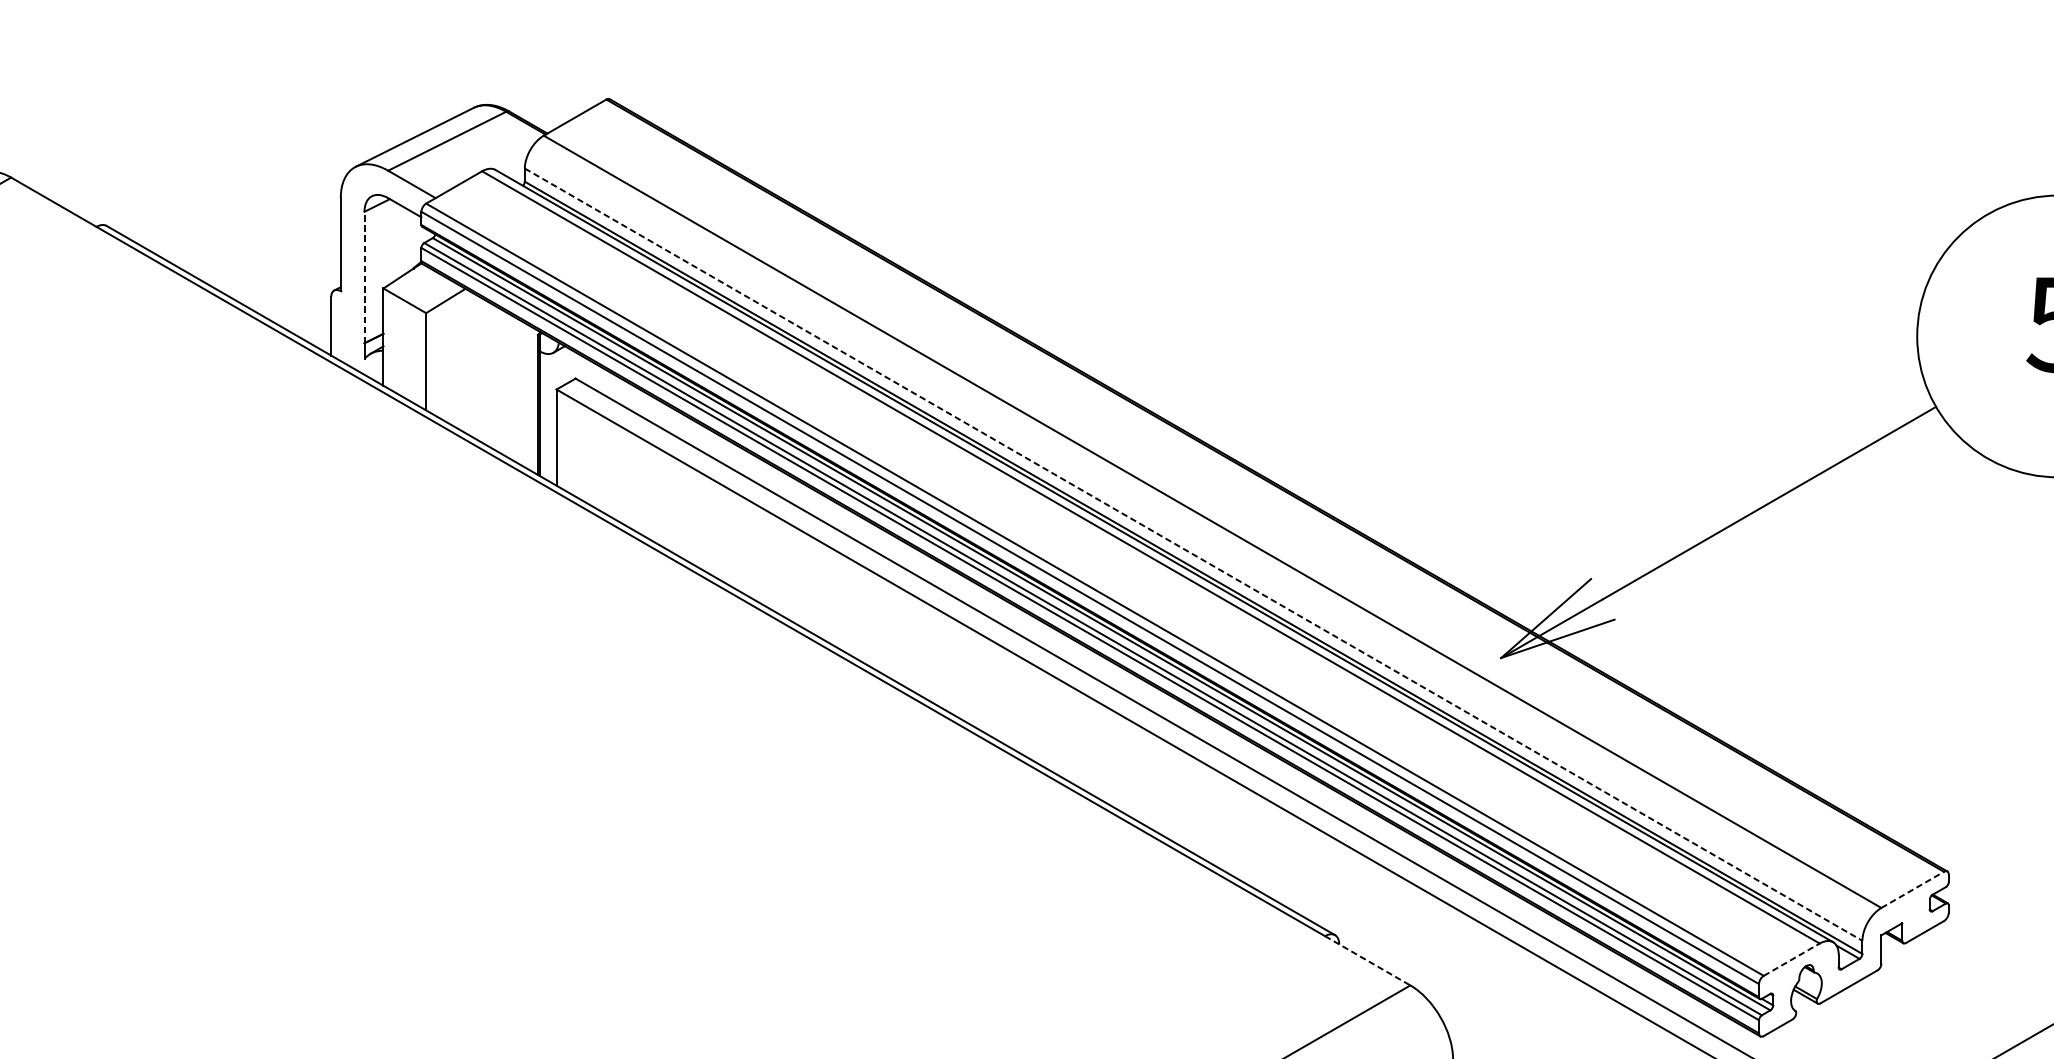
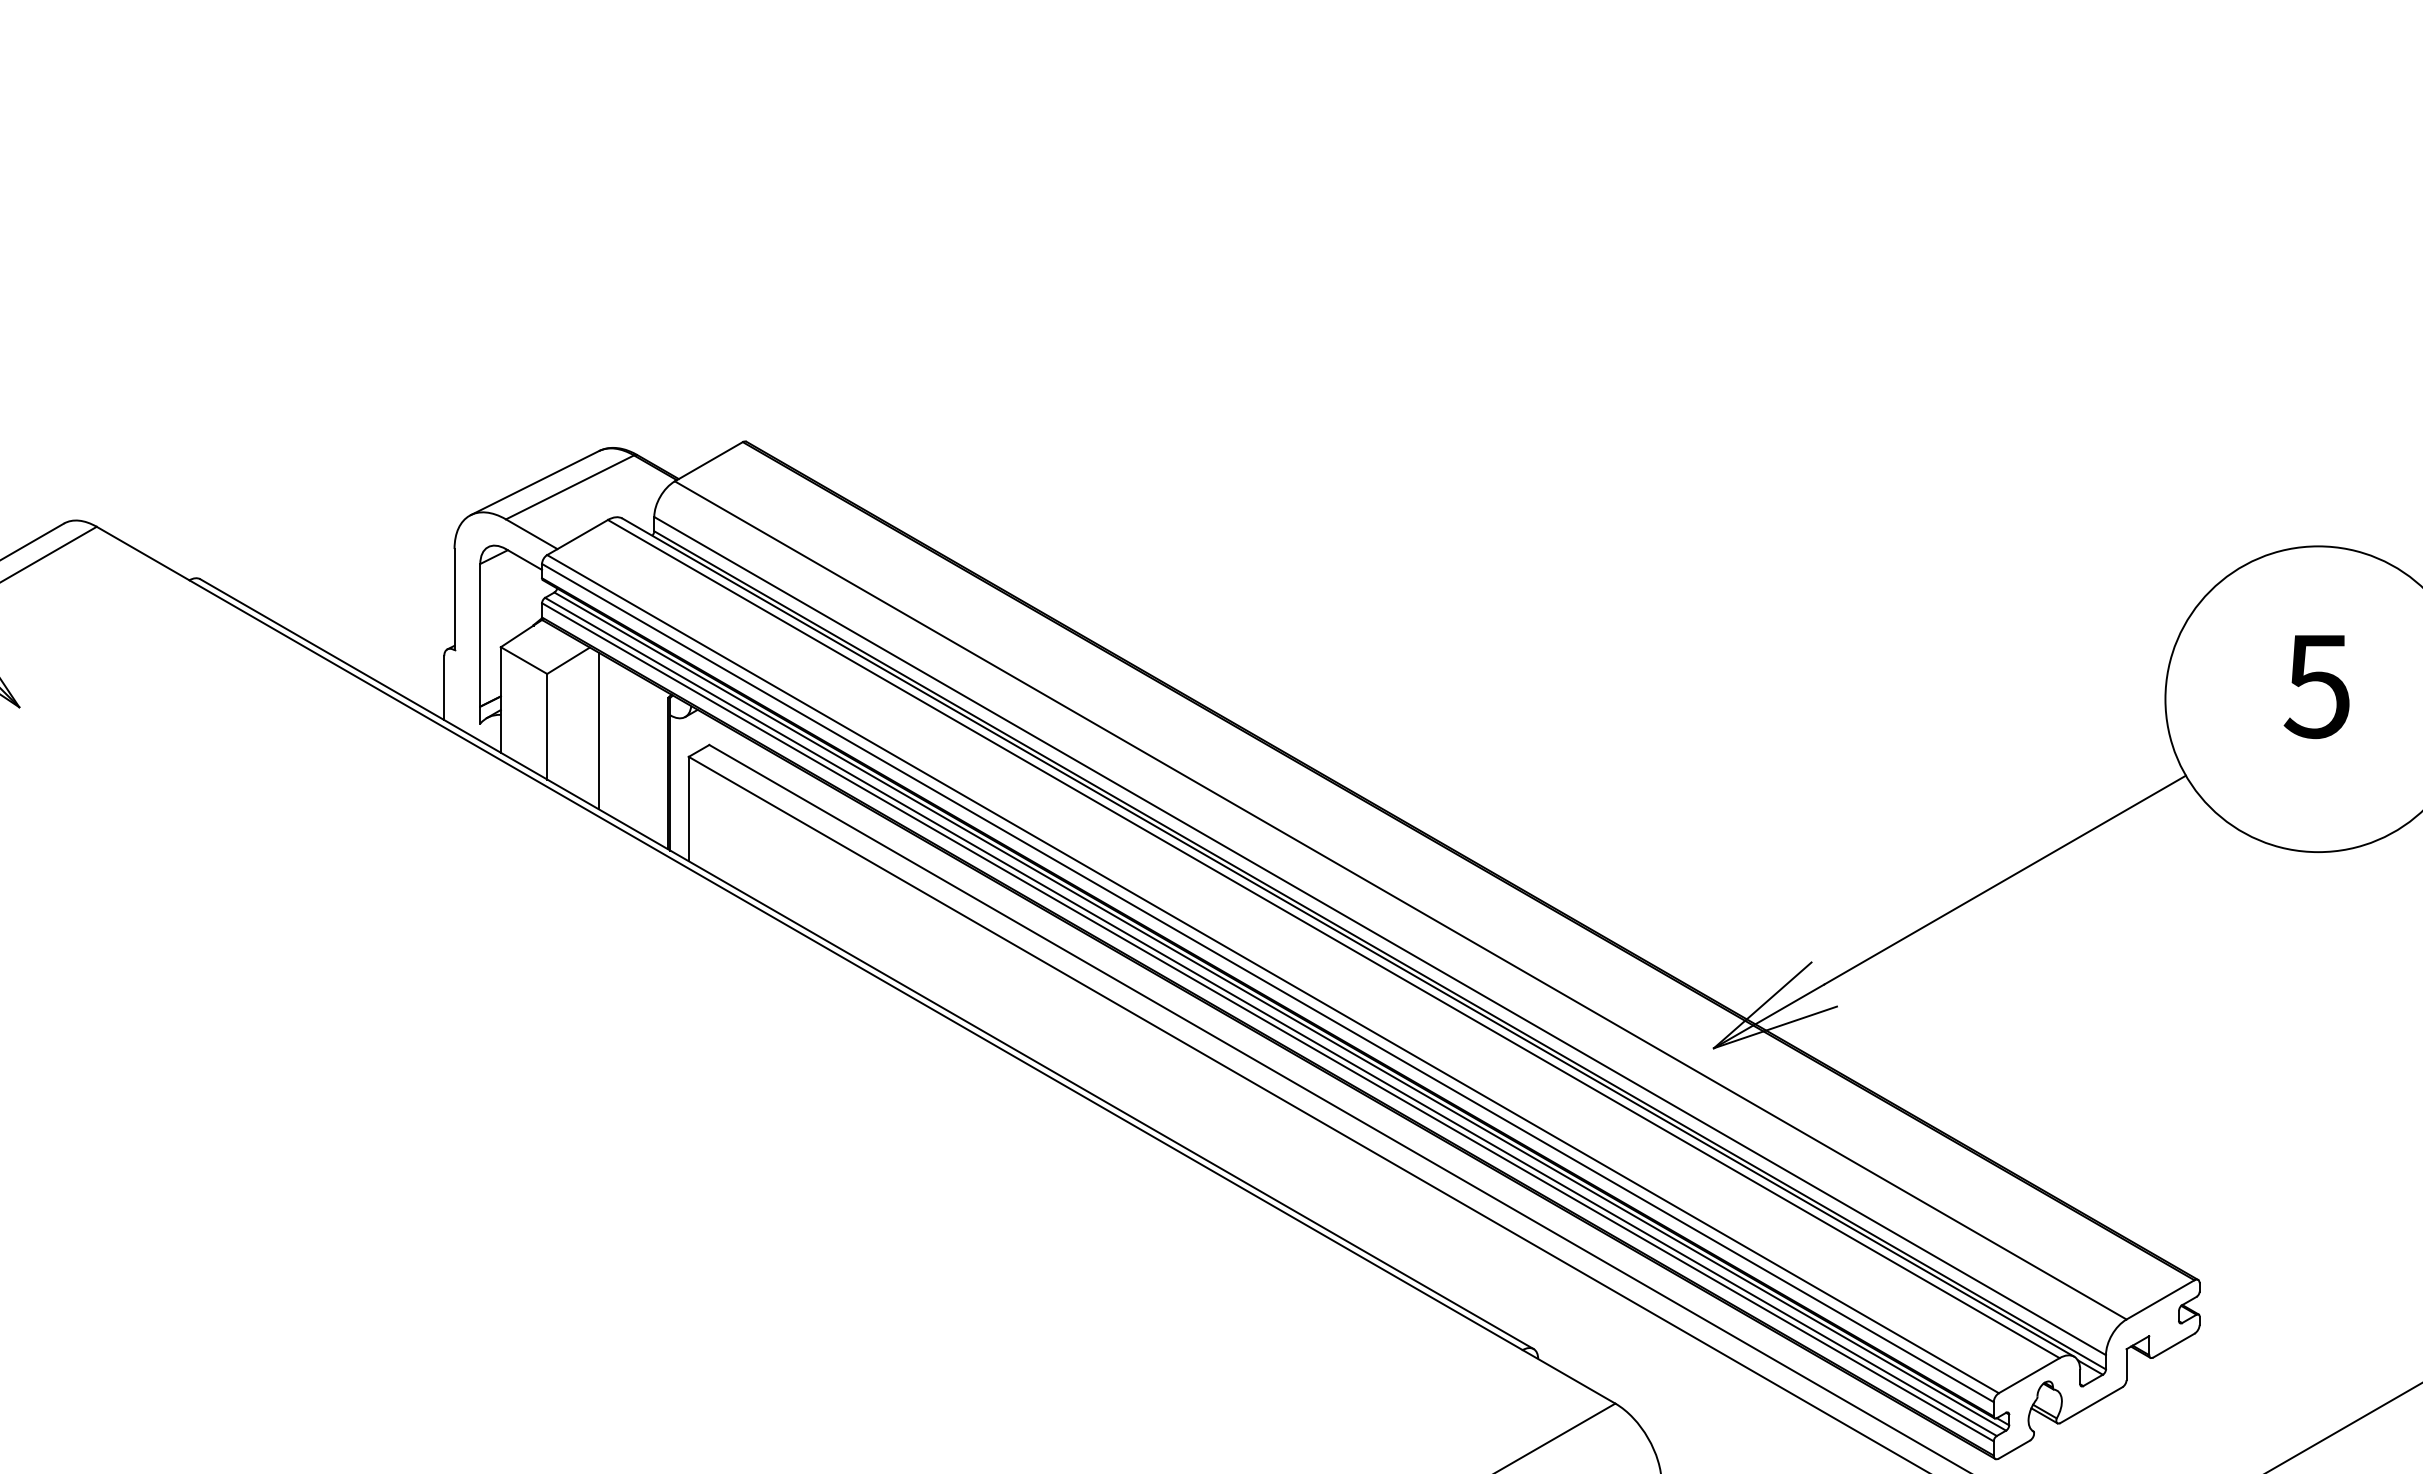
line: (364, 276) -> (480, 634), dashed -> solid
line: (473, 365) -> (598, 730), added
line: (1193, 555) -> (1380, 936), dashed -> solid
line: (1912, 889) -> (2160, 1299), dashed -> solid
line: (1791, 959) -> (2029, 1375), dashed -> solid
line: (1368, 961) -> (1569, 1377), dashed -> solid

